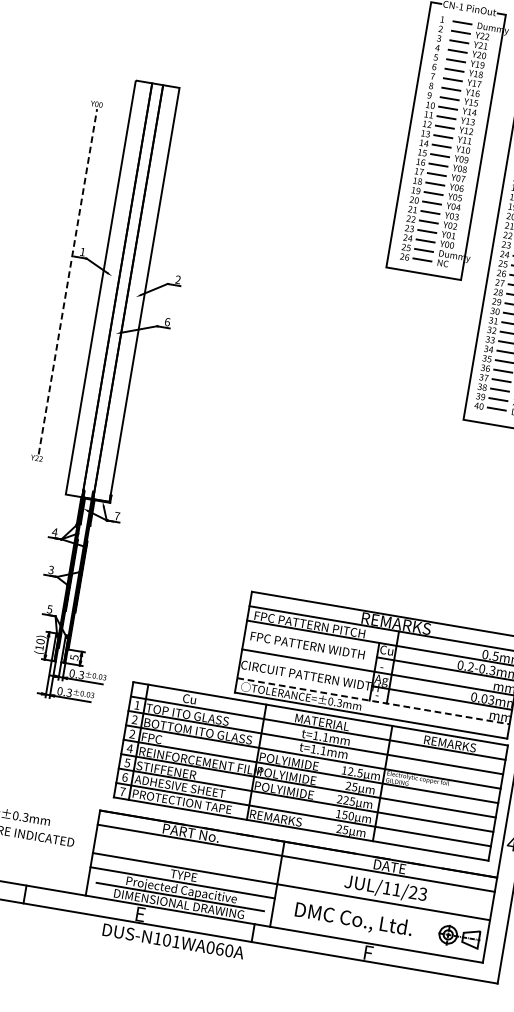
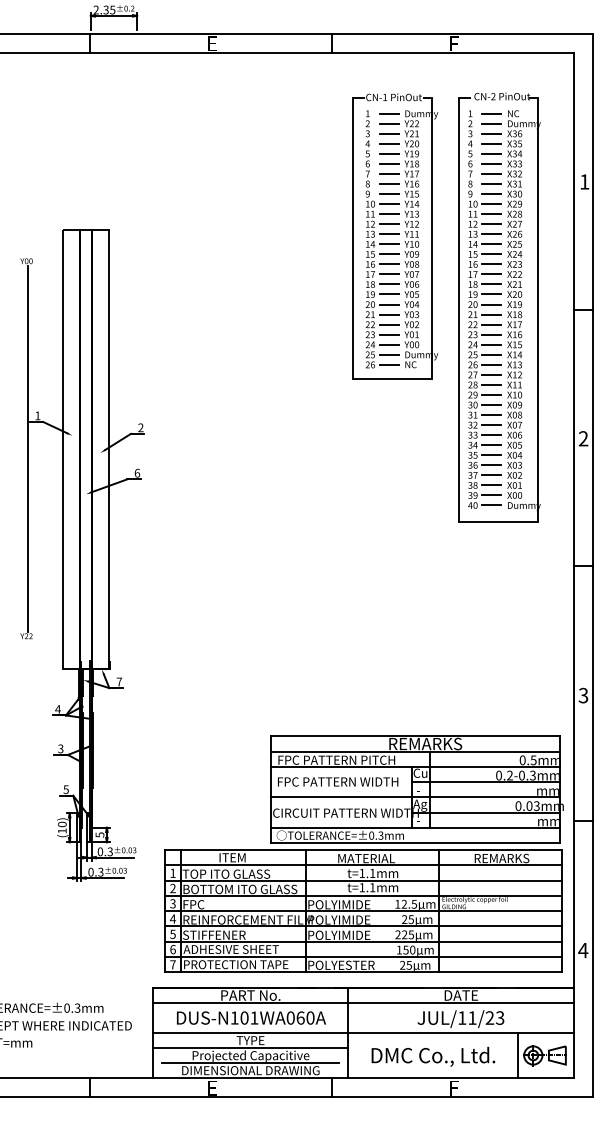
line: (67, 282) -> (27, 449), dashed -> solid
text: (195, 699) -> (232, 857), Cu -> ITEM
line: (374, 701) -> (416, 827), dashed -> solid
text: (131, 734) -> (172, 904), 2 -> 3
text: (281, 818) -> (341, 964), REMARKS -> POLYESTER
line: (433, 932) -> (517, 1055), added
text: (173, 940) -> (251, 1017), moved

